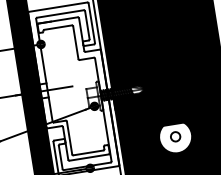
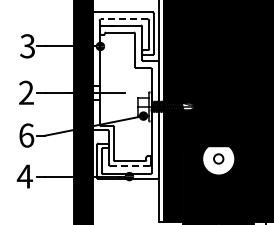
line: (60, 13) -> (124, 19), solid -> dashed
line: (89, 157) -> (130, 165), solid -> dashed

